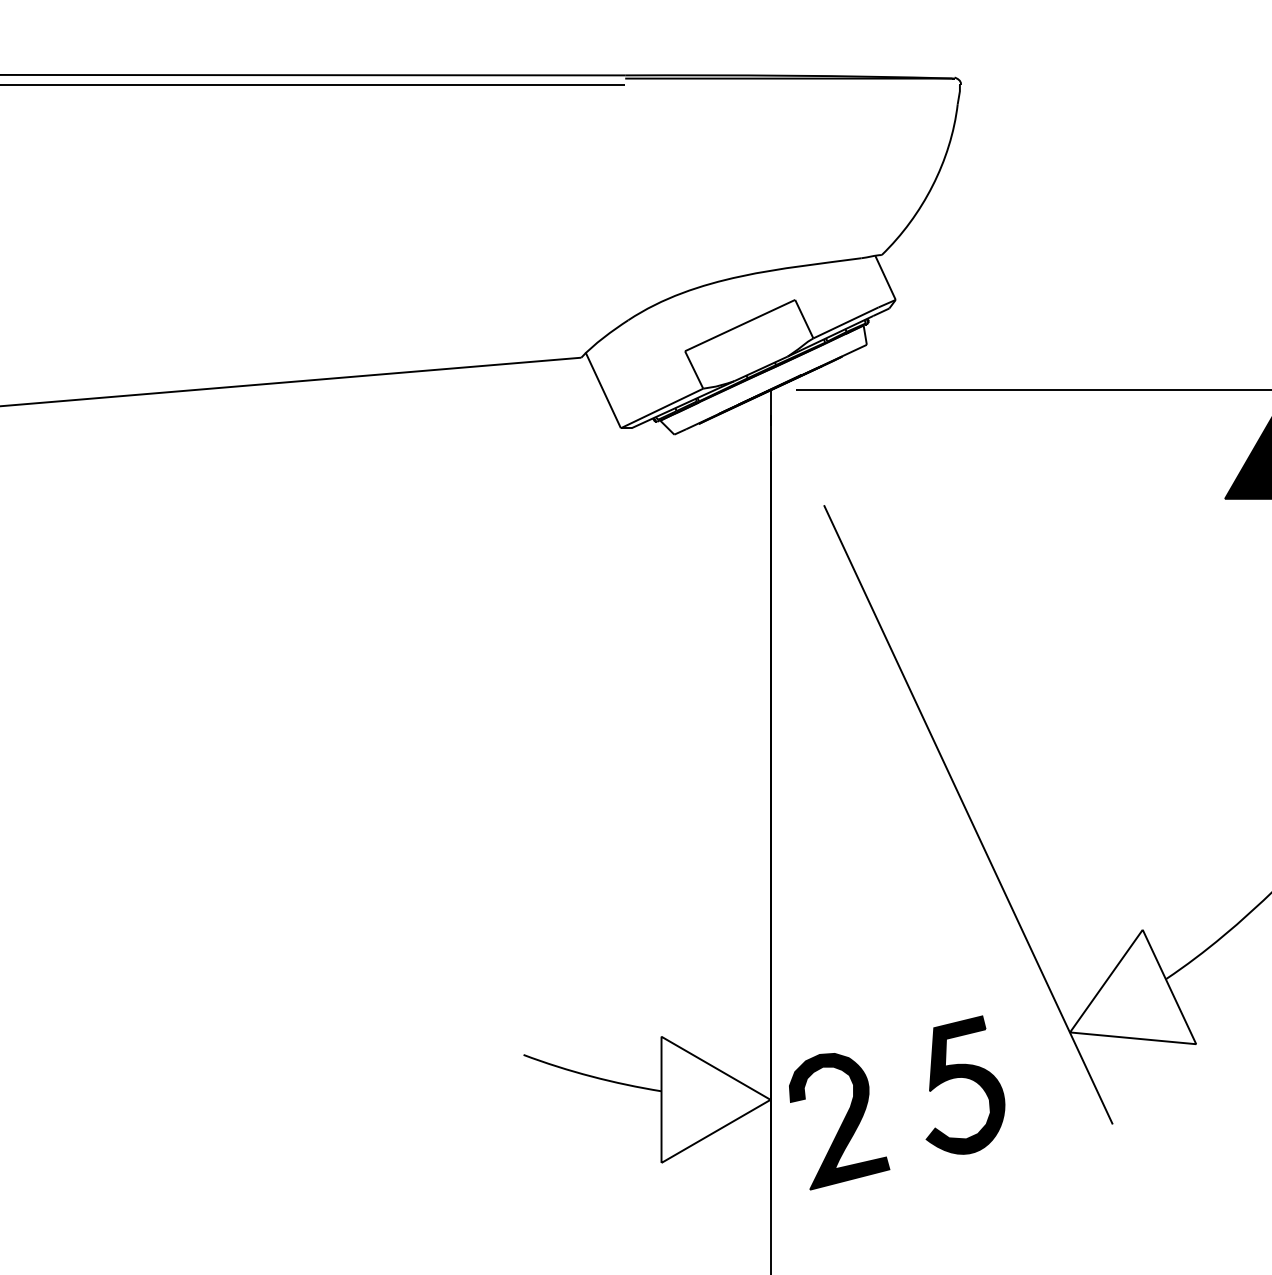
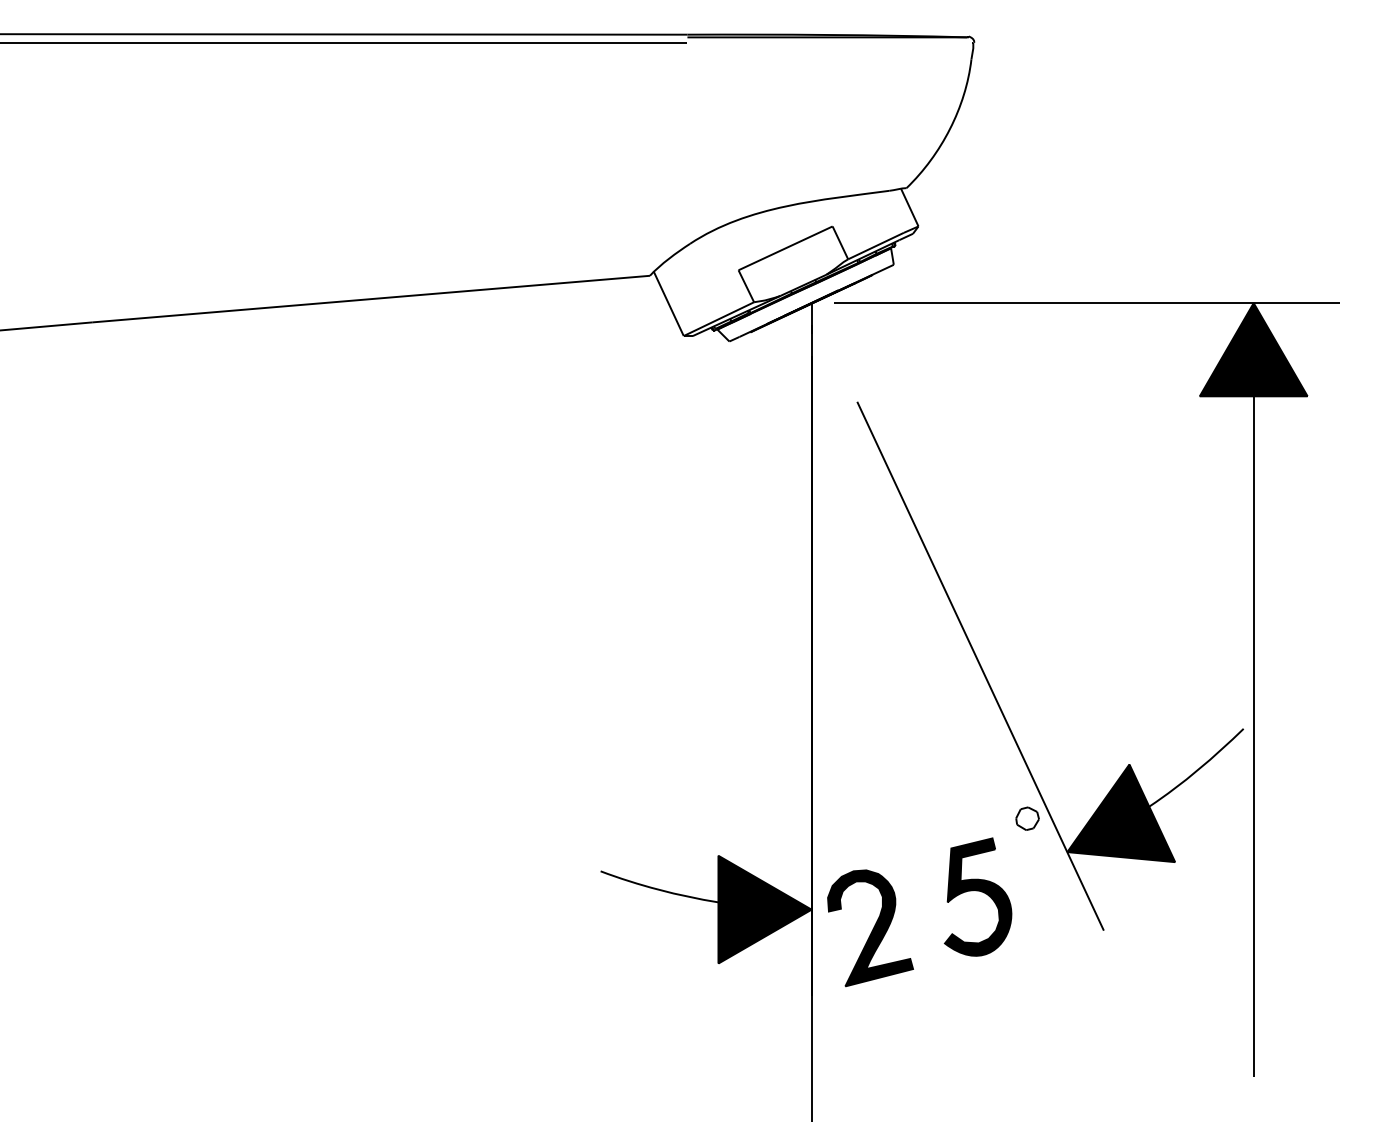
fill: (1133, 987) -> (1121, 813), added
part: (1023, 993) -> (1027, 818), added
fill: (715, 1099) -> (764, 909), added

